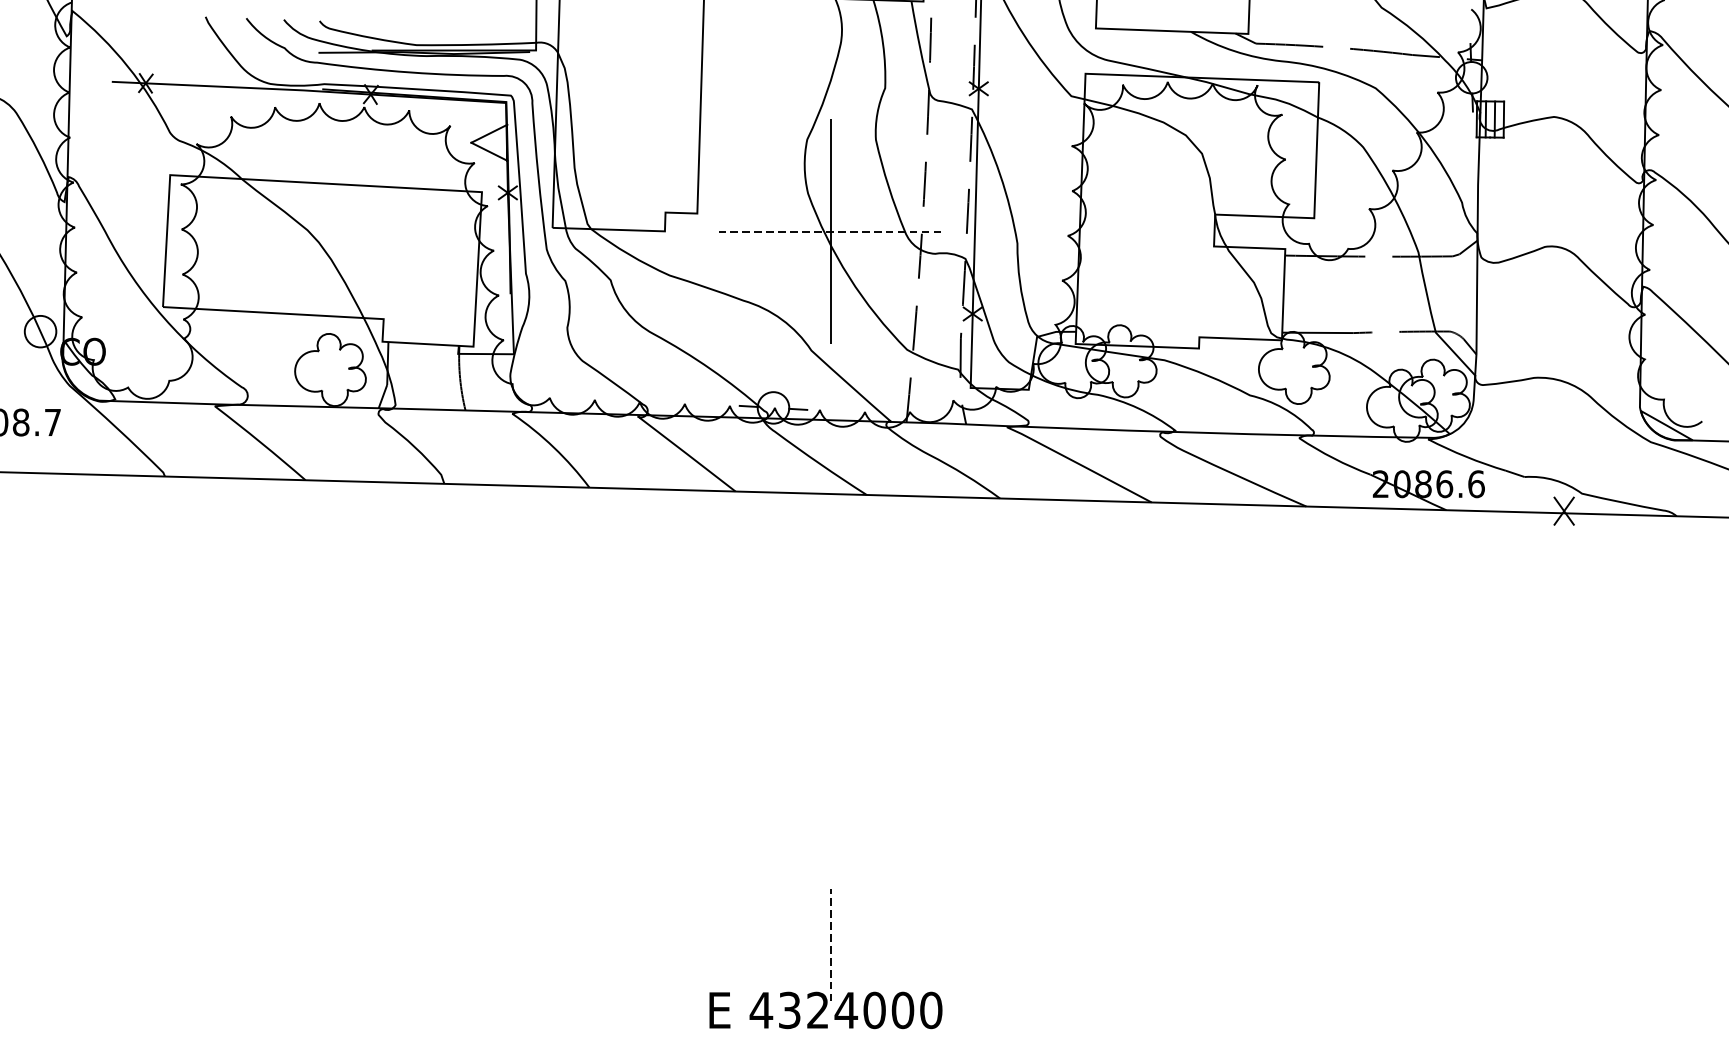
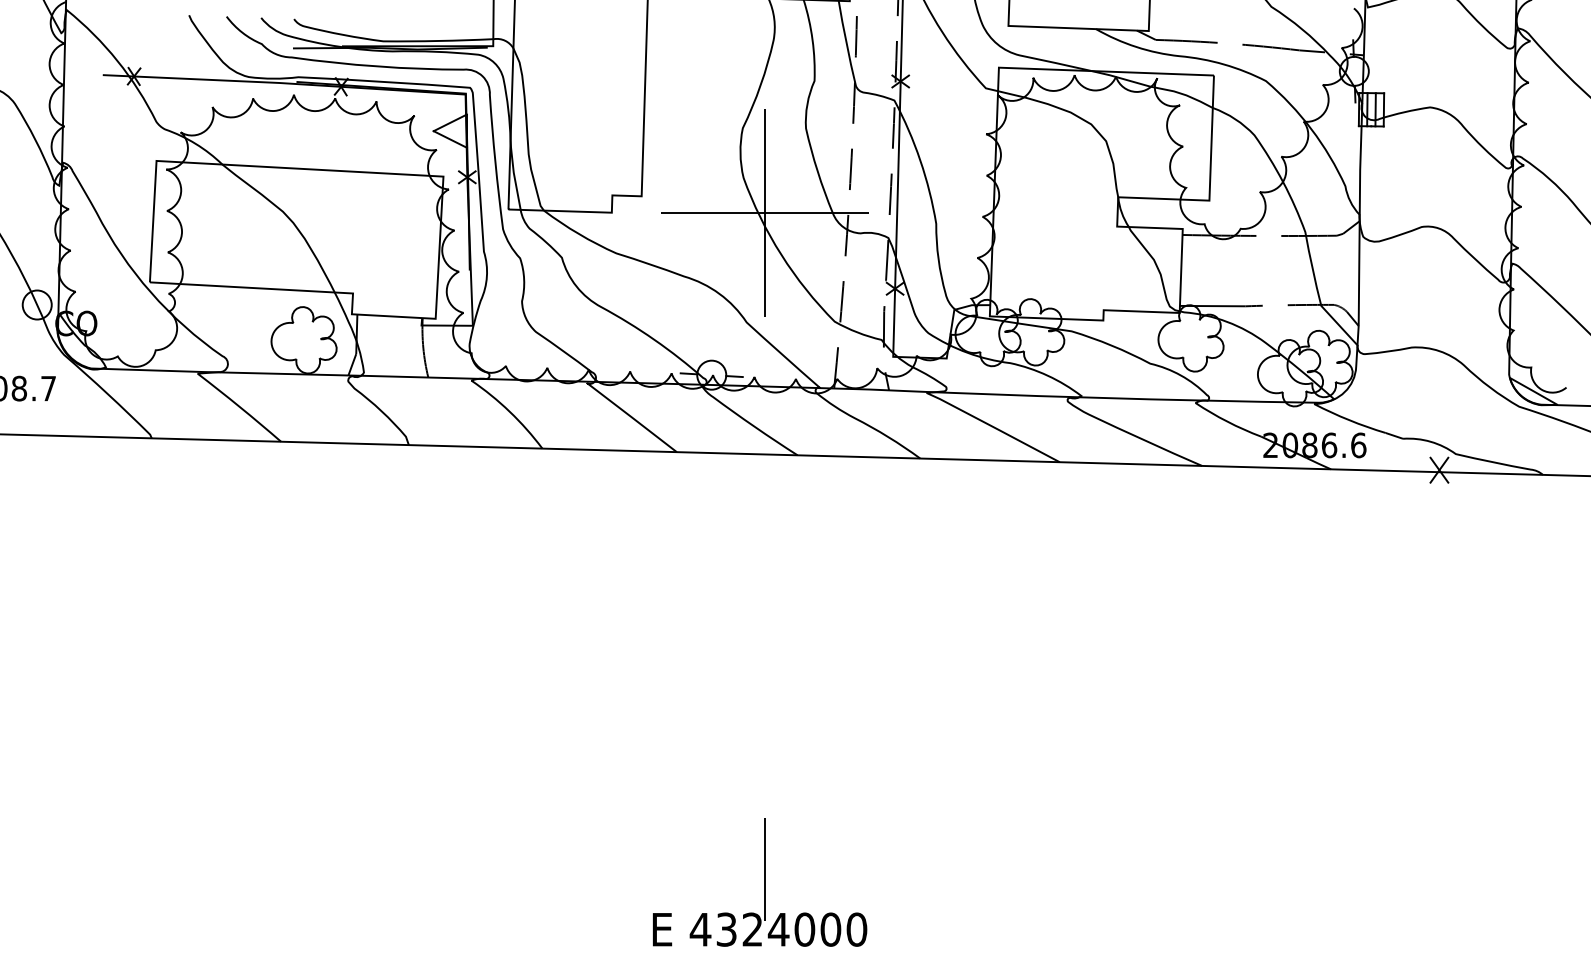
line: (830, 231) -> (764, 212), dashed -> solid
line: (830, 945) -> (764, 869), dashed -> solid

